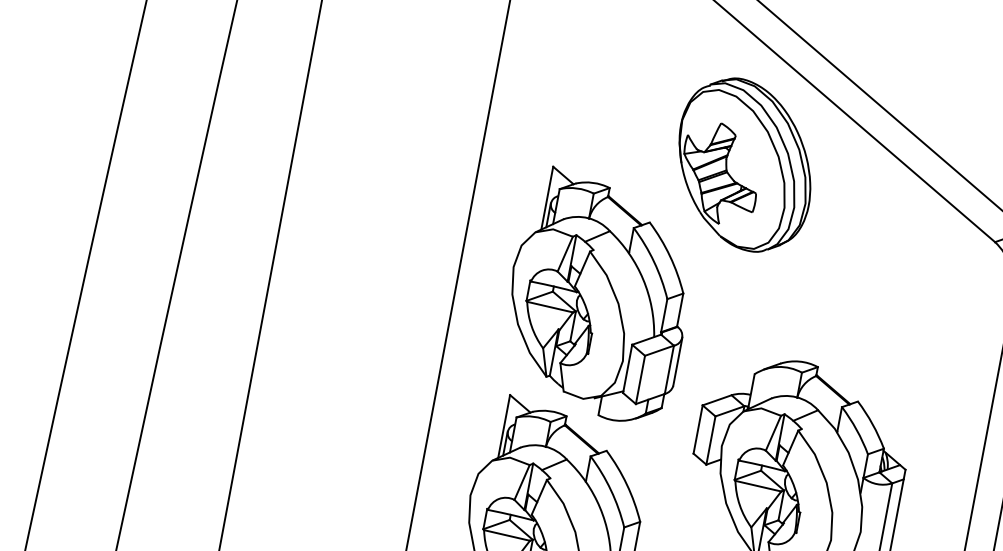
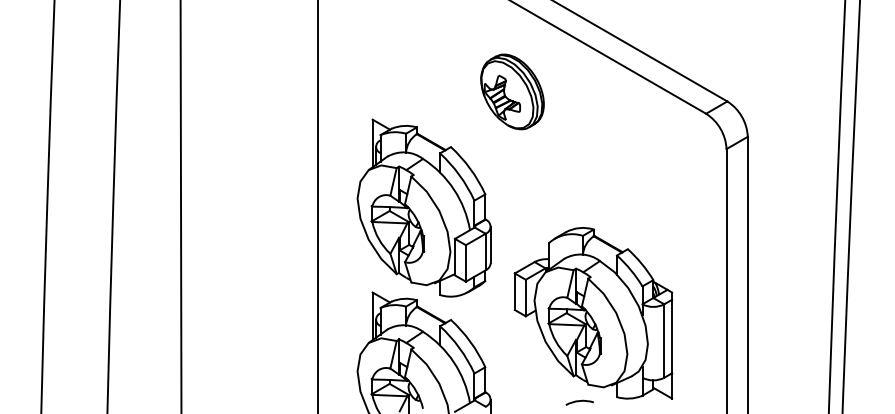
part: (744, 164) -> (512, 91), size x0.6

